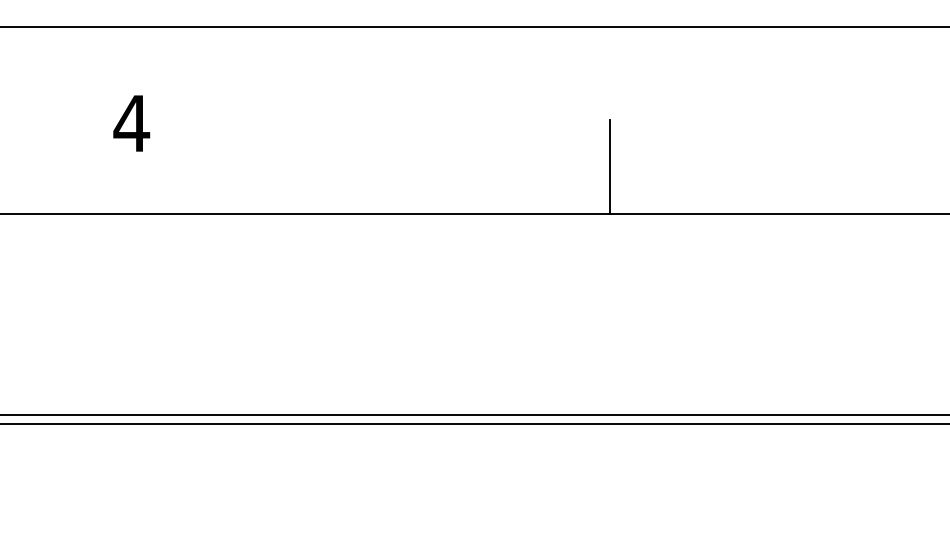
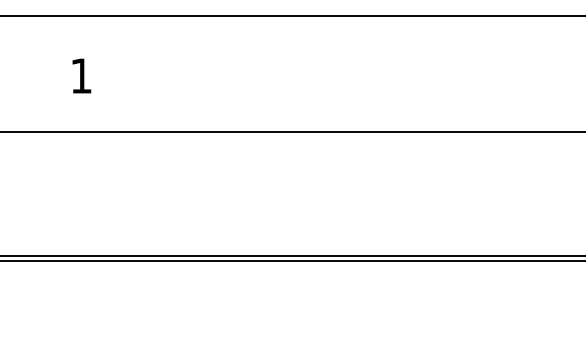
text: (131, 122) -> (81, 75), 4 -> 1
line: (610, 166) -> (376, 102), removed

